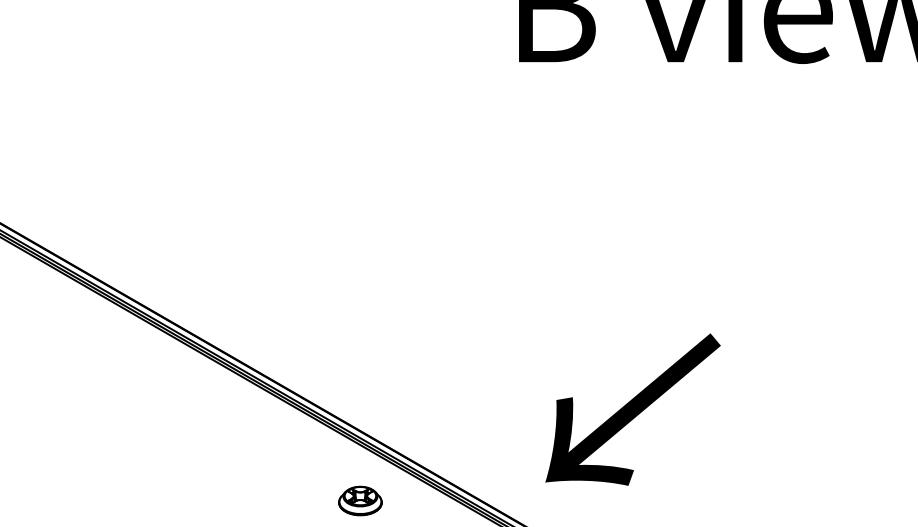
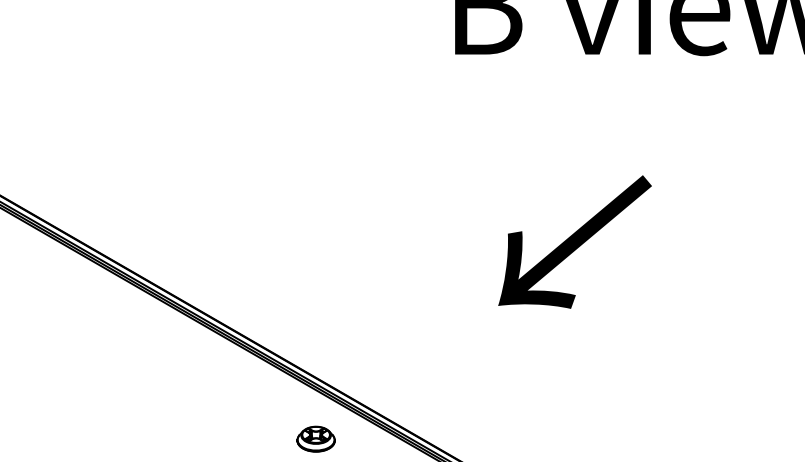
text: (632, 408) -> (574, 241), moved

